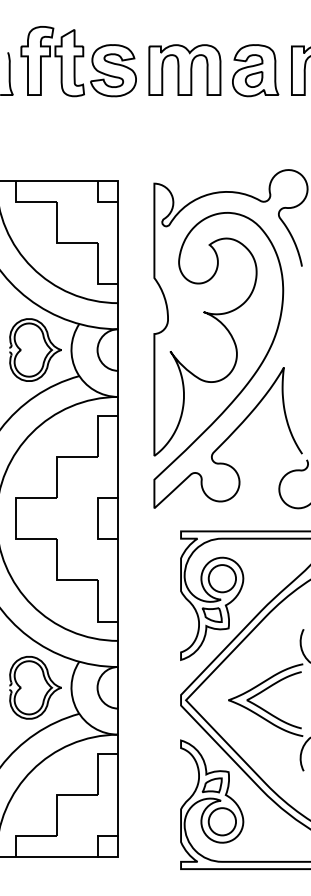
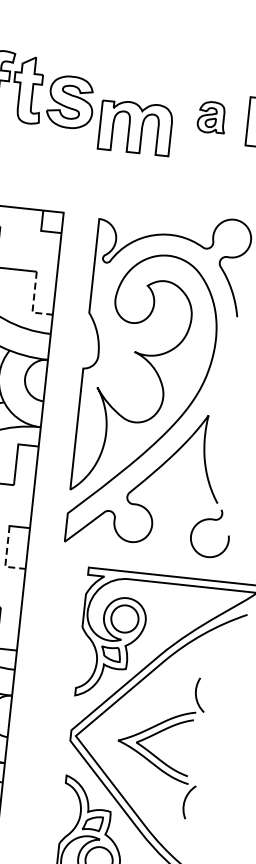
part: (184, 69) -> (135, 127), moved
part: (255, 70) -> (211, 117), size x0.6
line: (97, 274) -> (33, 303), solid -> dashed
line: (97, 529) -> (5, 556), solid -> dashed

